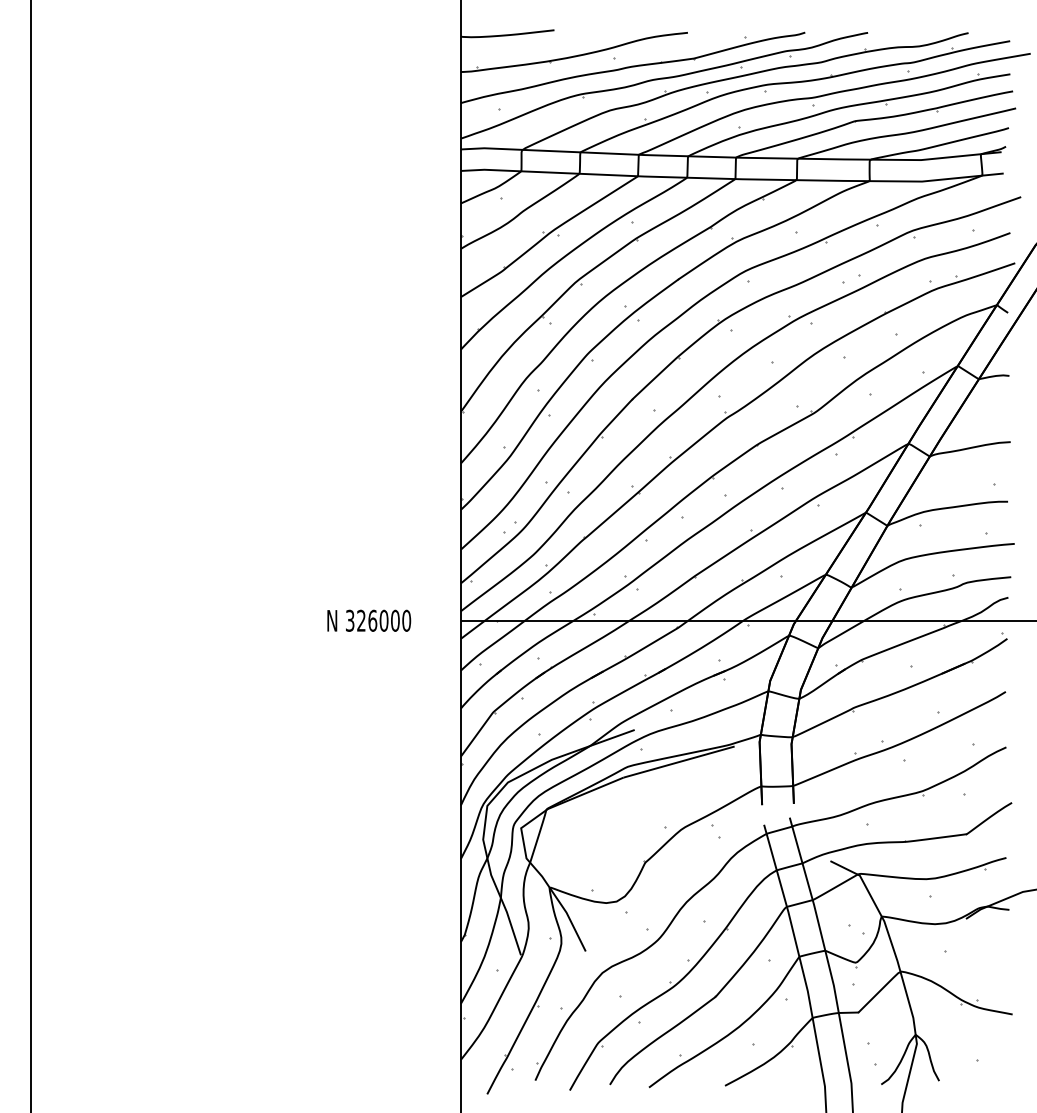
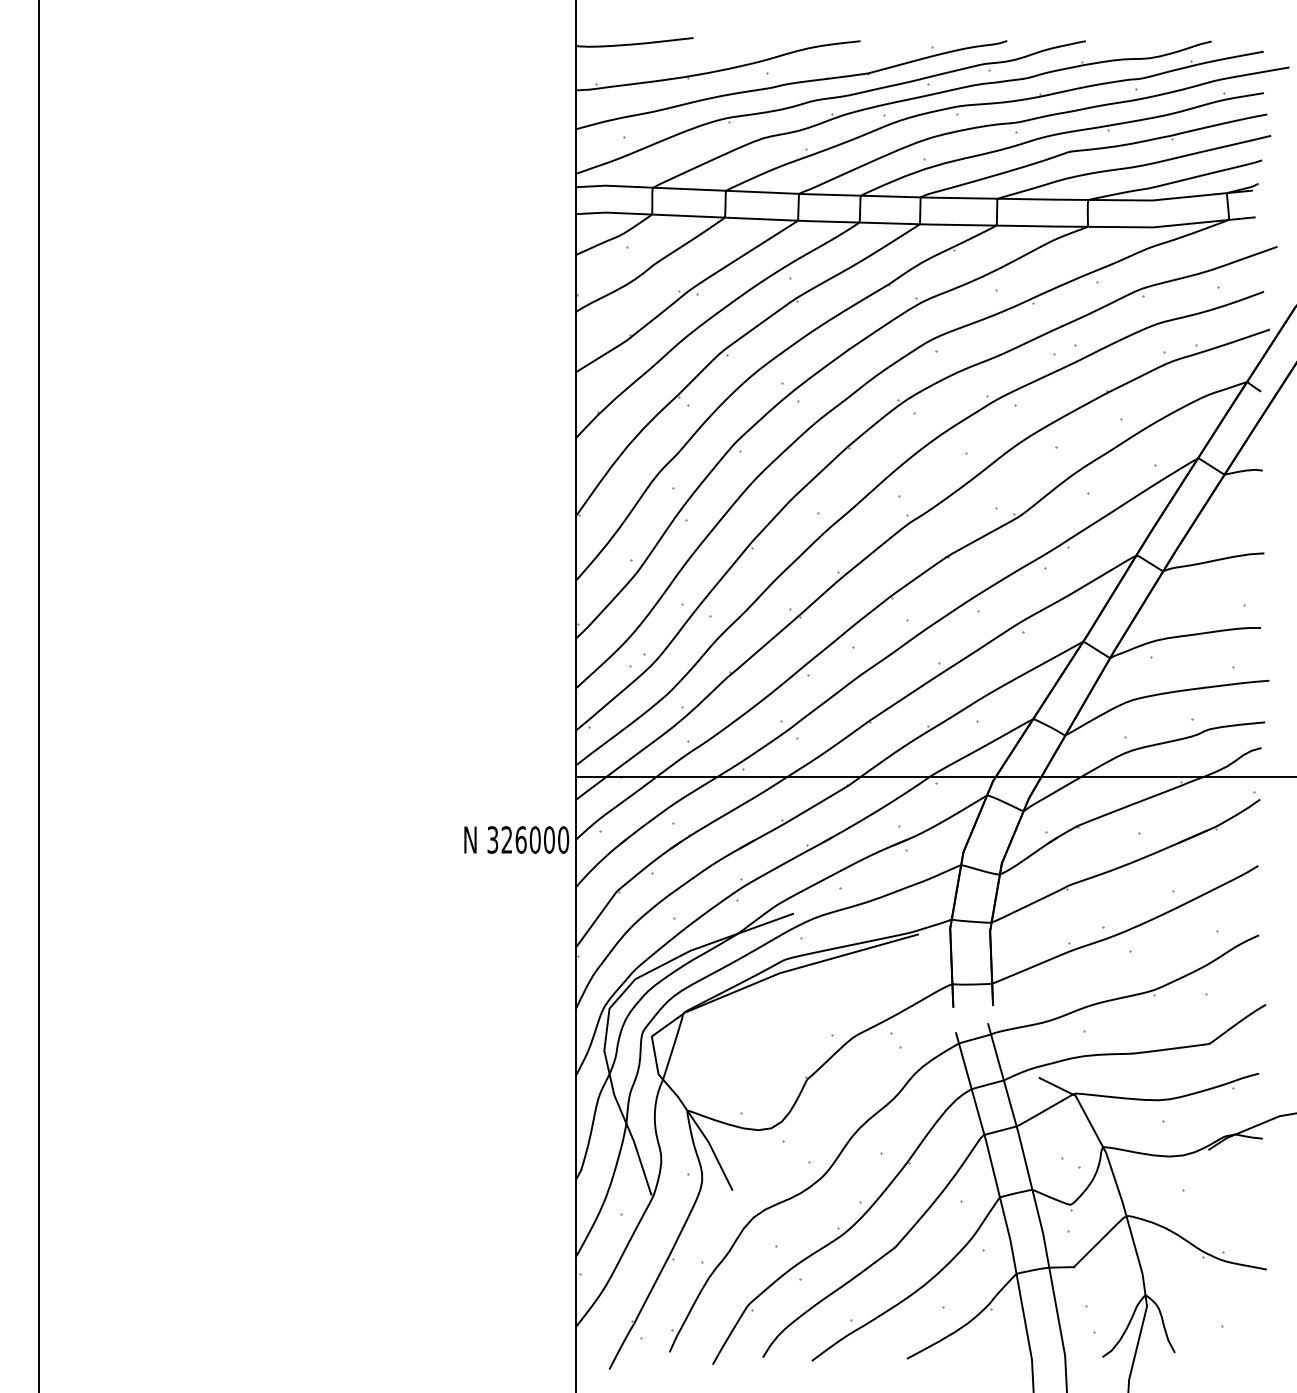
text: (369, 620) -> (516, 839), moved

